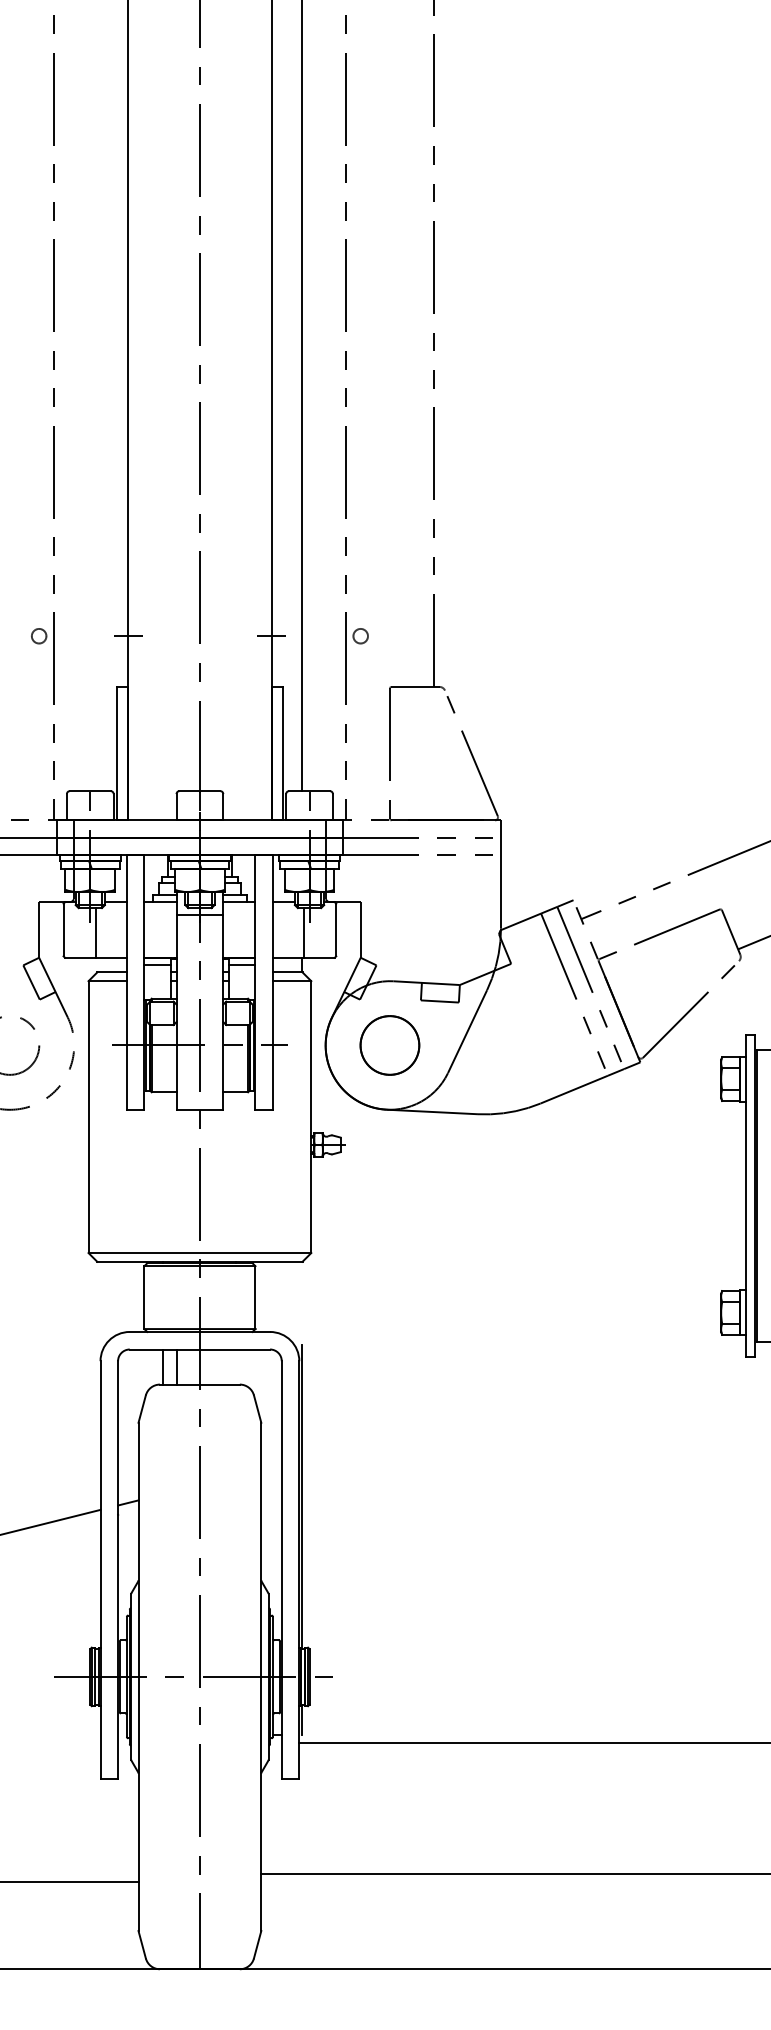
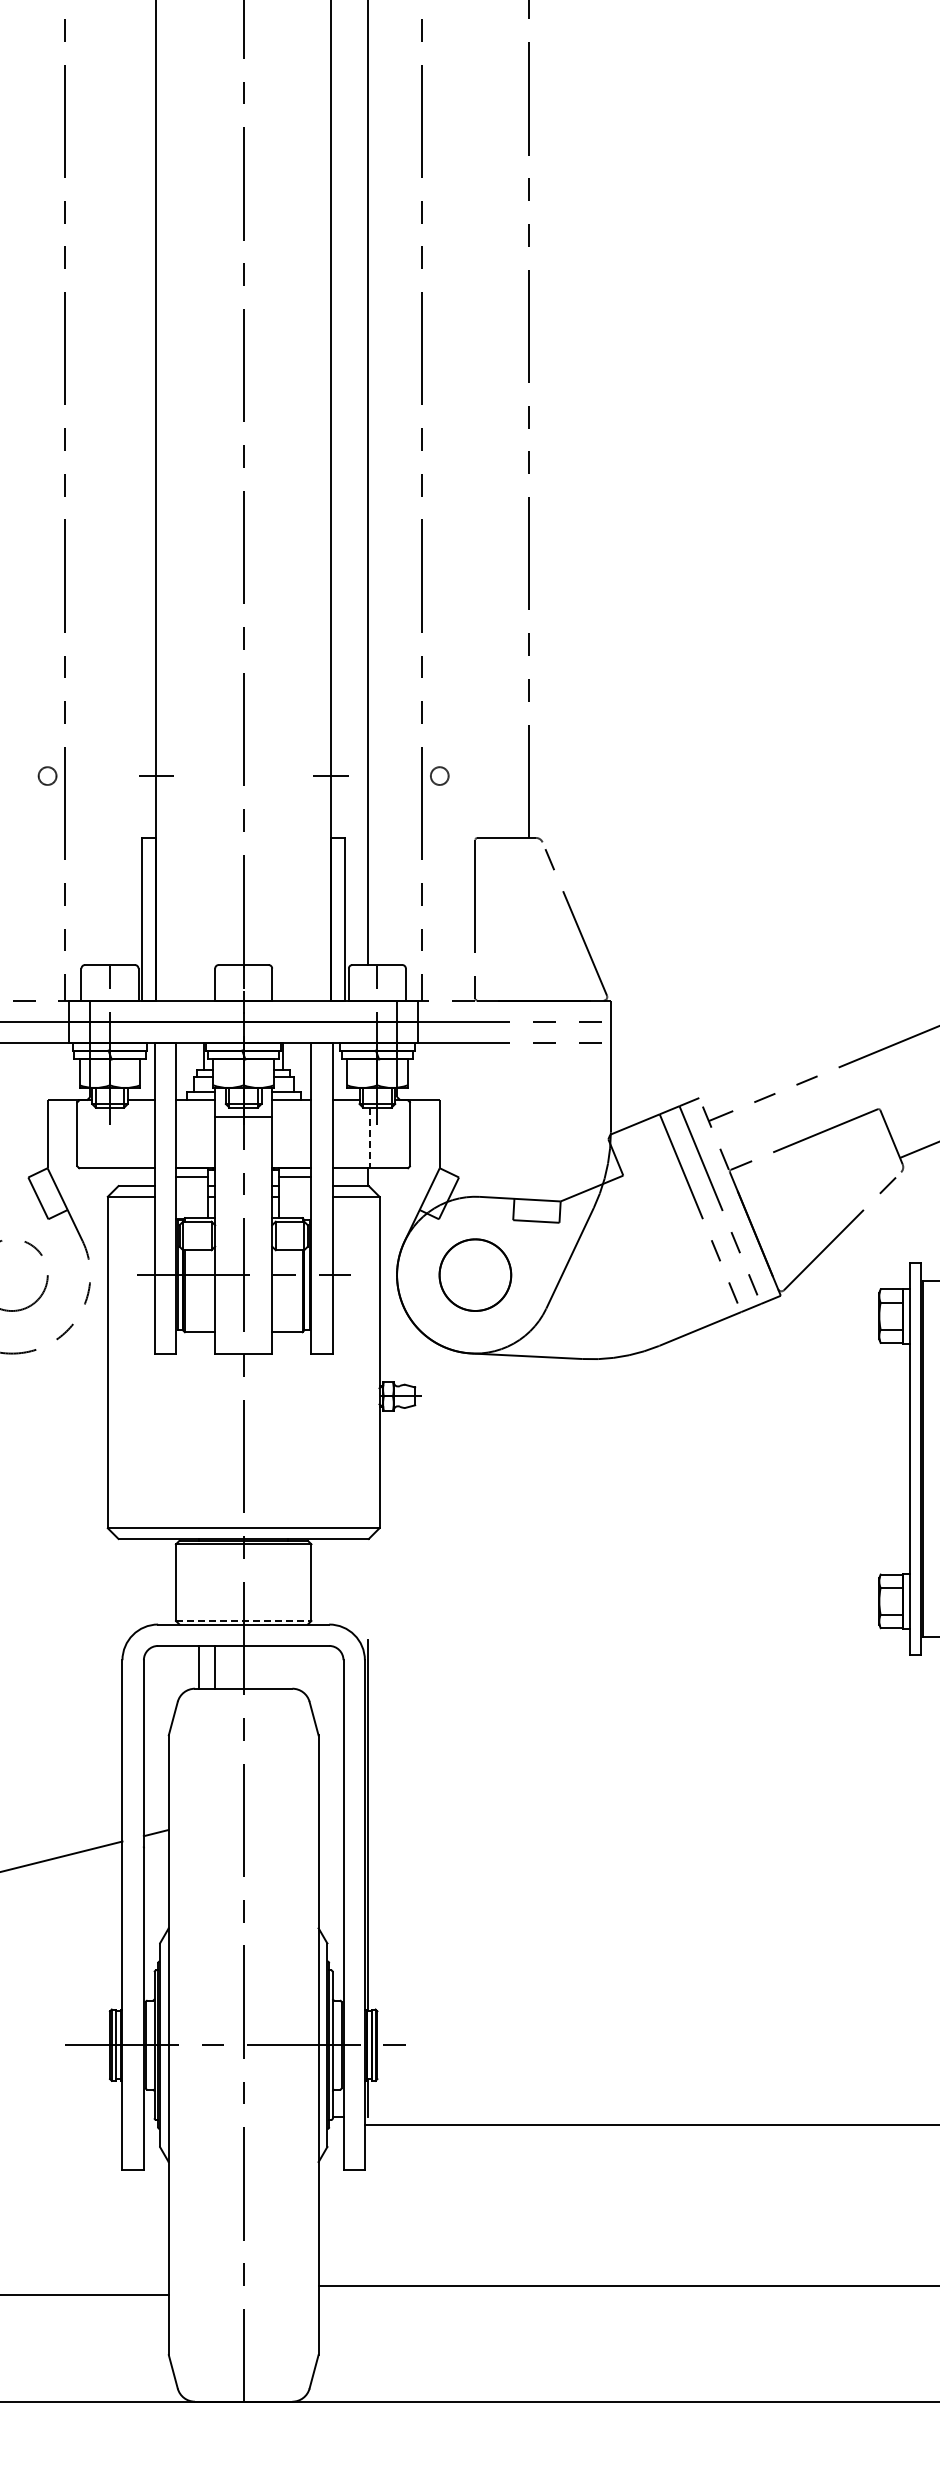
line: (95, 932) -> (116, 1137), removed
line: (303, 933) -> (370, 1138), solid -> dashed
line: (199, 1328) -> (243, 1620), solid -> dashed

